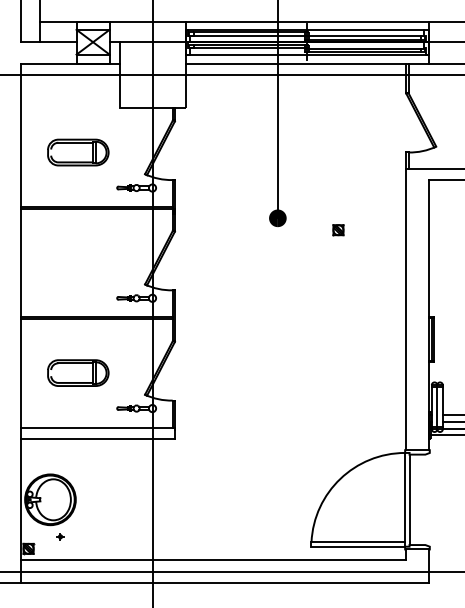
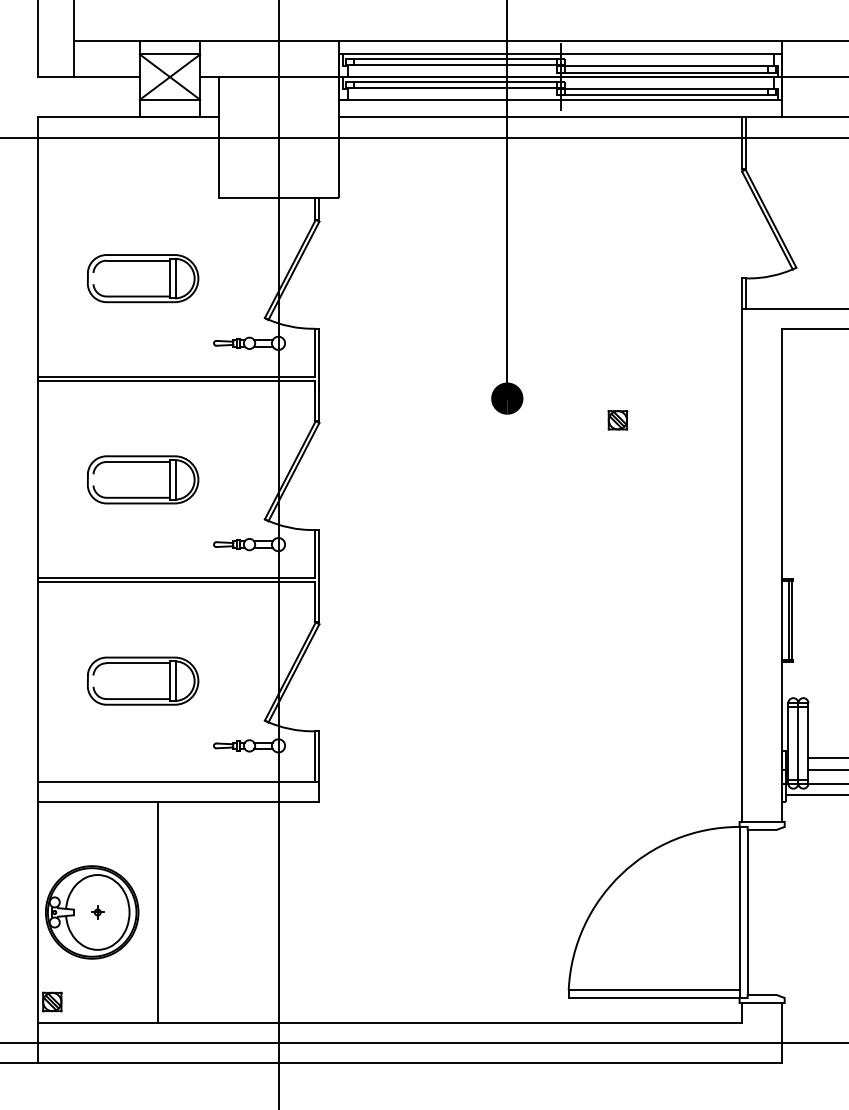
part: (78, 262) -> (143, 479), added
line: (86, 499) -> (157, 911), added
part: (60, 536) -> (97, 911), moved

